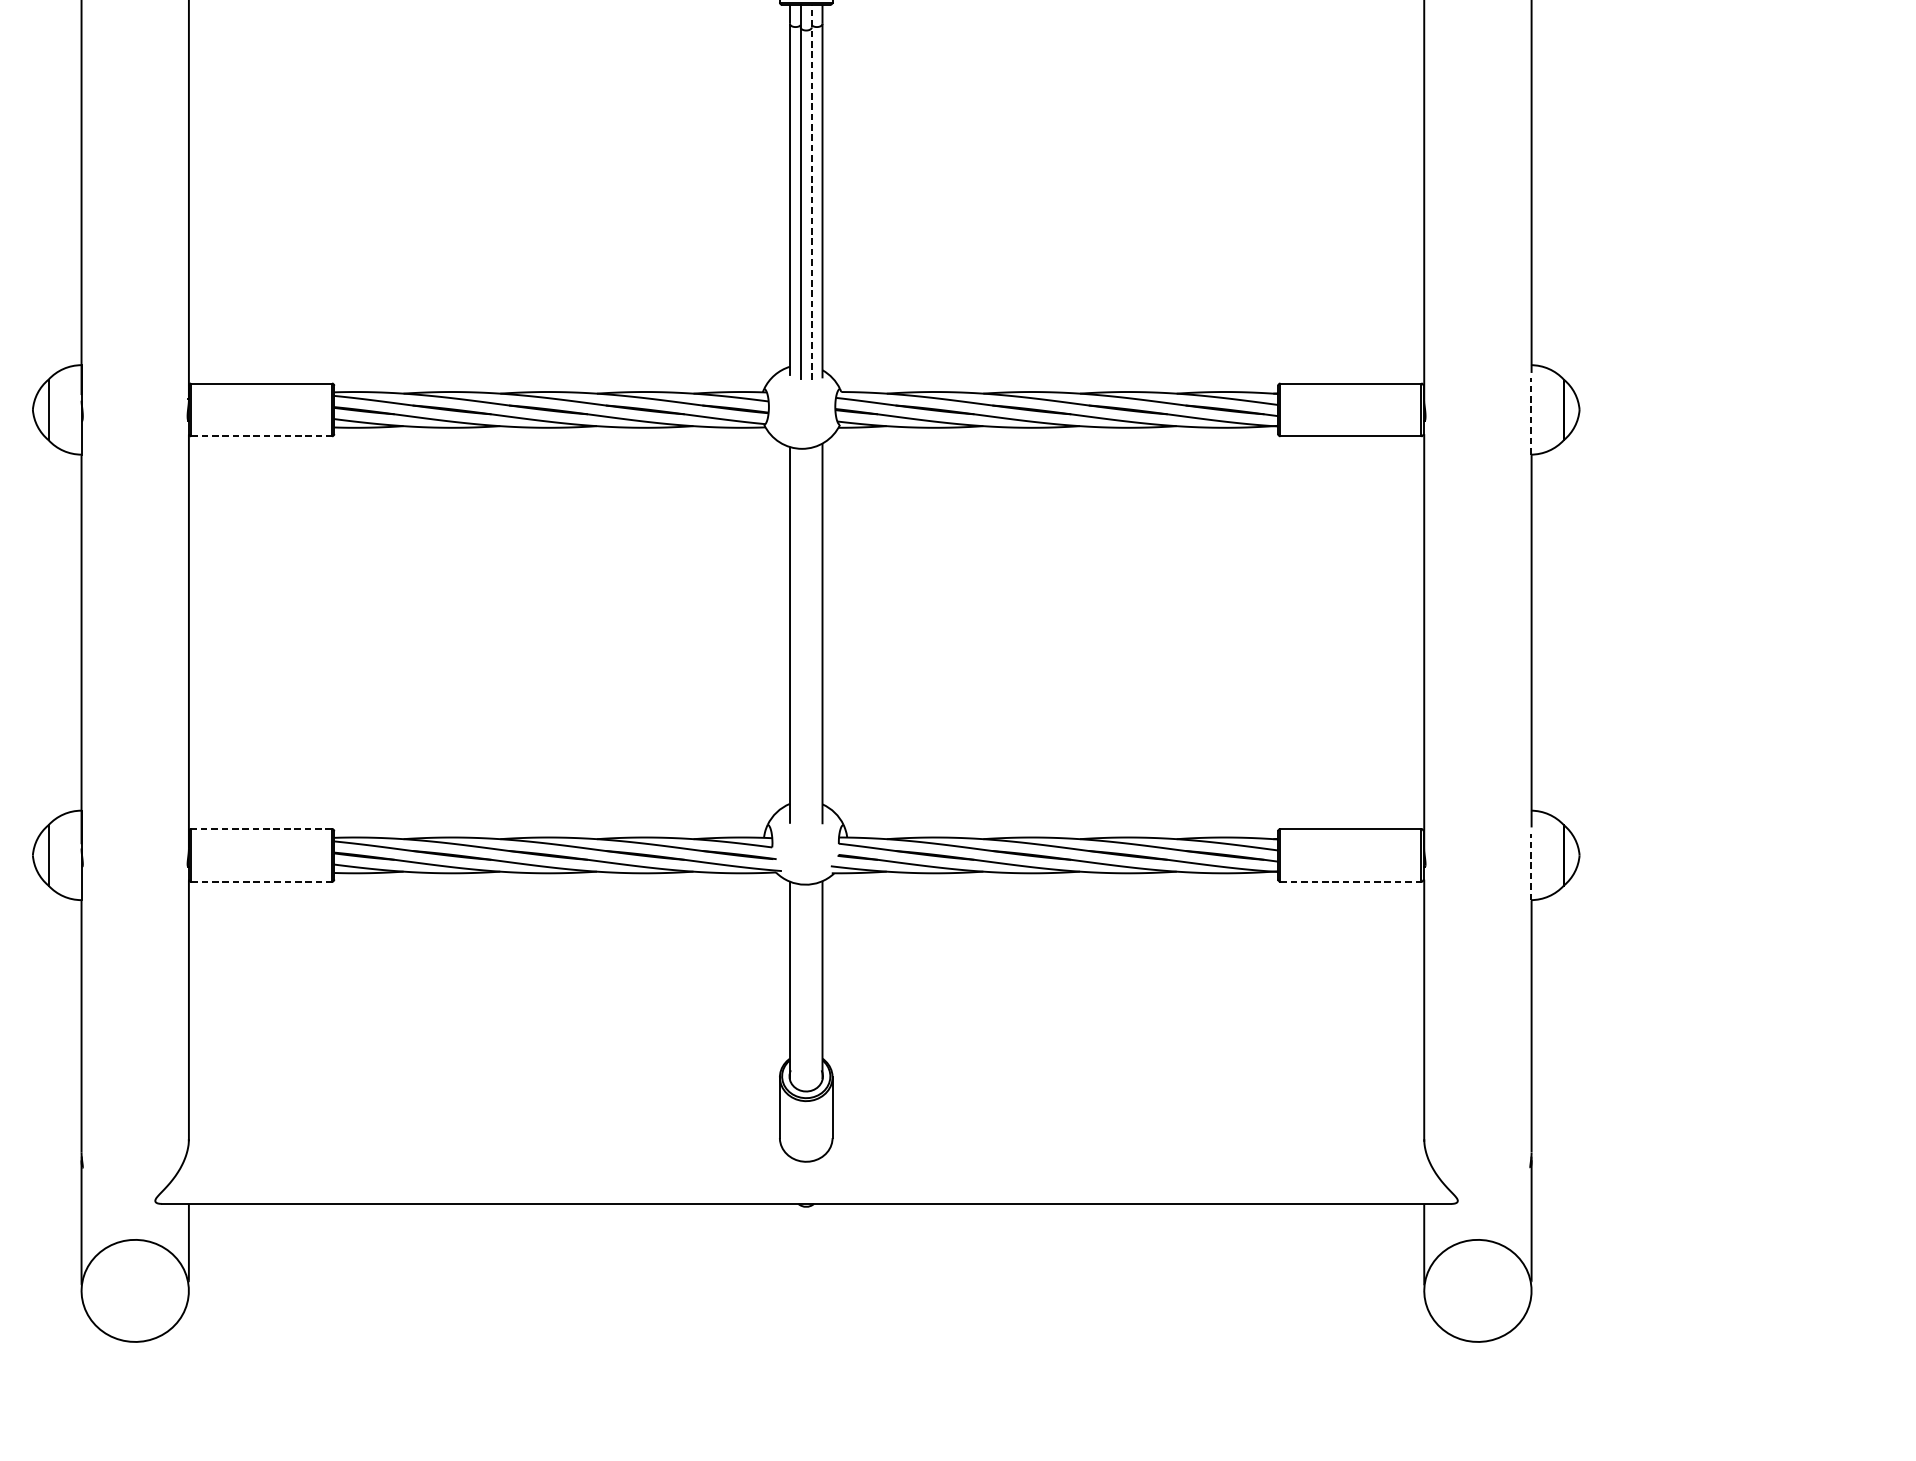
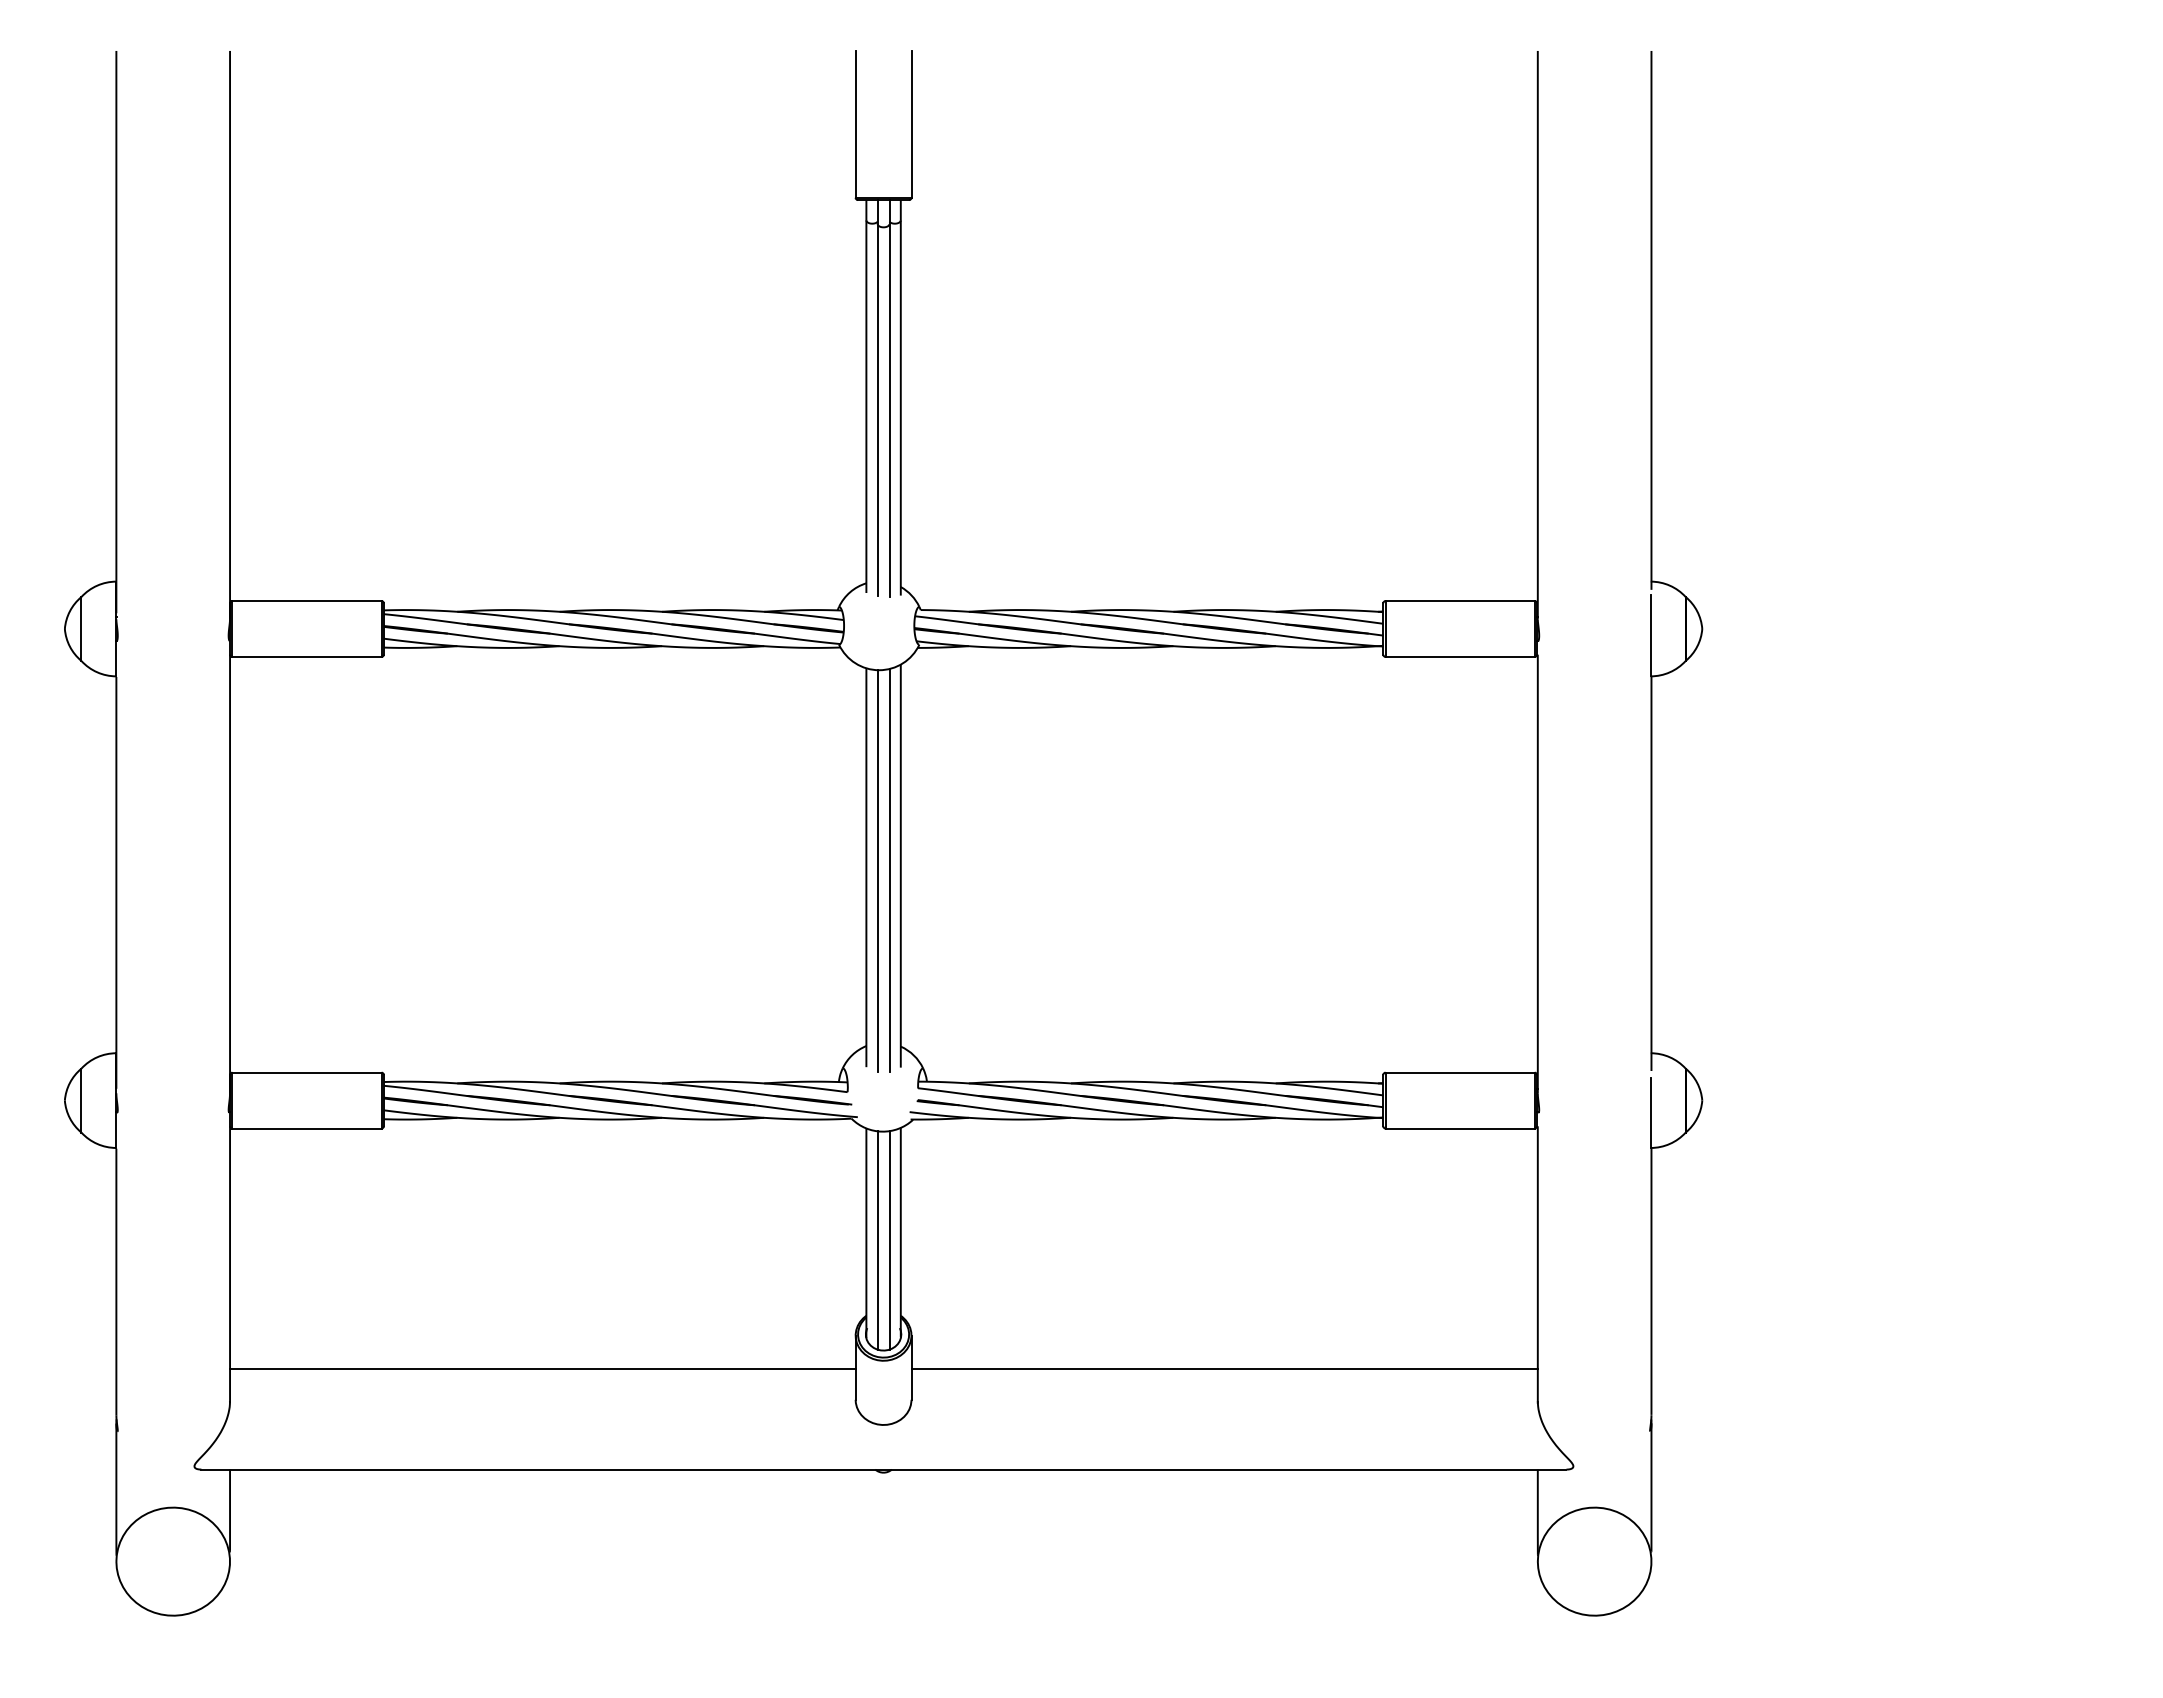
line: (811, 192) -> (889, 398), dashed -> solid
line: (1530, 416) -> (1650, 635), dashed -> solid
line: (262, 435) -> (307, 656), dashed -> solid
line: (800, 638) -> (877, 870), added
line: (811, 638) -> (889, 870), added
line: (262, 828) -> (307, 1072), dashed -> solid
line: (1530, 867) -> (1650, 1113), dashed -> solid
line: (262, 881) -> (307, 1128), dashed -> solid
line: (1351, 881) -> (1460, 1128), dashed -> solid
line: (800, 987) -> (877, 1240), added
line: (811, 987) -> (889, 1240), added
line: (484, 1109) -> (542, 1369), added
line: (1128, 1109) -> (1224, 1369), added

